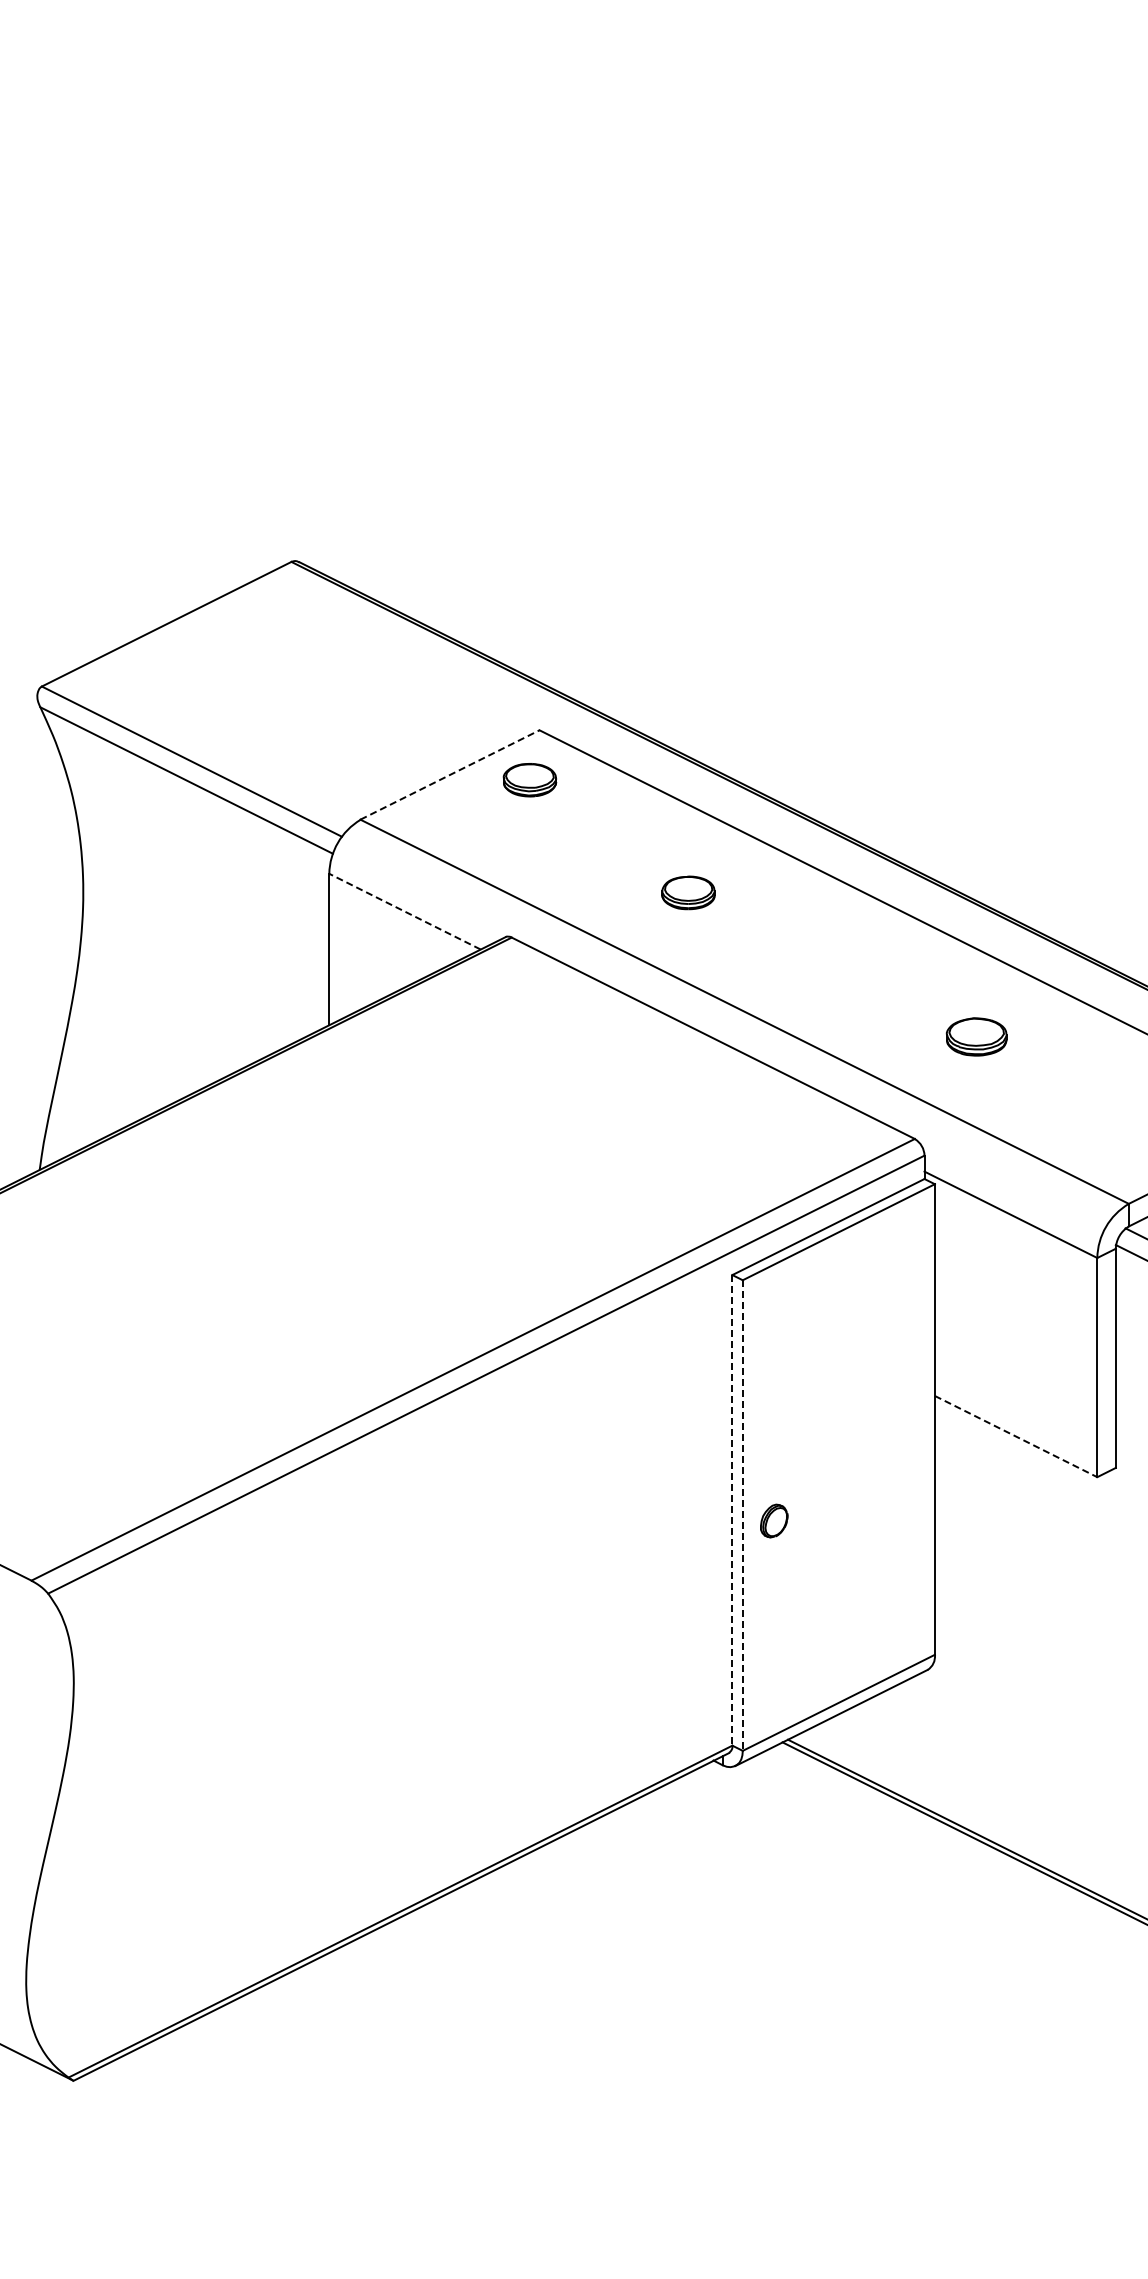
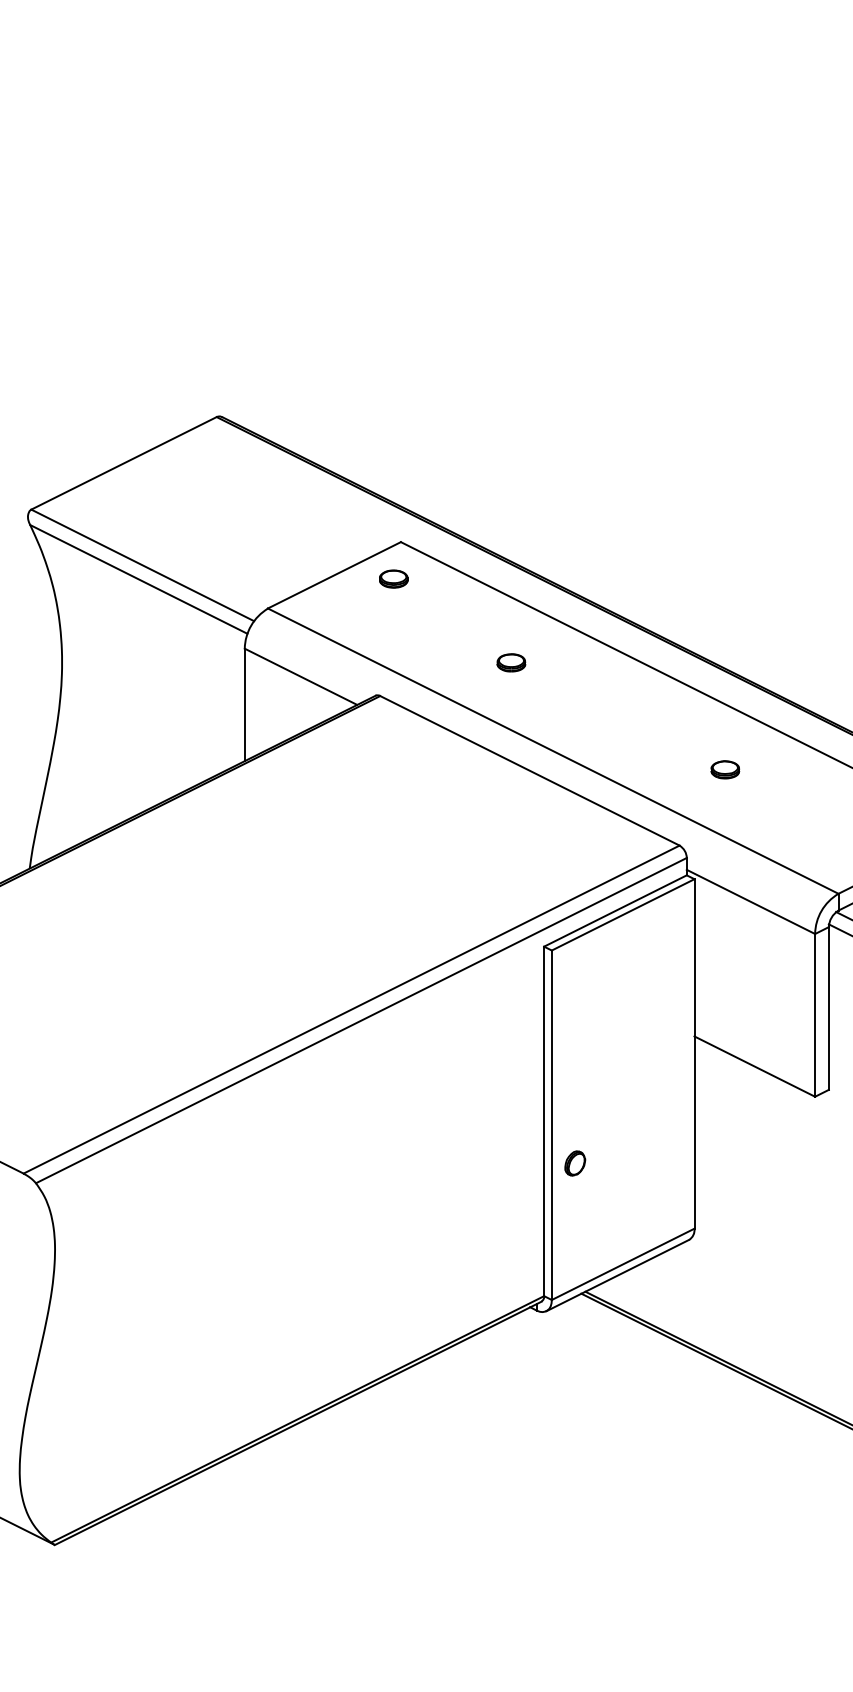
line: (450, 774) -> (334, 574), dashed -> solid
part: (529, 779) -> (393, 578), size x0.71
part: (687, 892) -> (510, 662), size x0.71
line: (404, 911) -> (300, 676), dashed -> solid
part: (975, 1036) -> (724, 769), size x0.62
line: (1016, 1436) -> (755, 1066), dashed -> solid
line: (732, 1510) -> (544, 1121), dashed -> solid
line: (742, 1516) -> (551, 1125), dashed -> solid
part: (774, 1520) -> (575, 1163), moved

